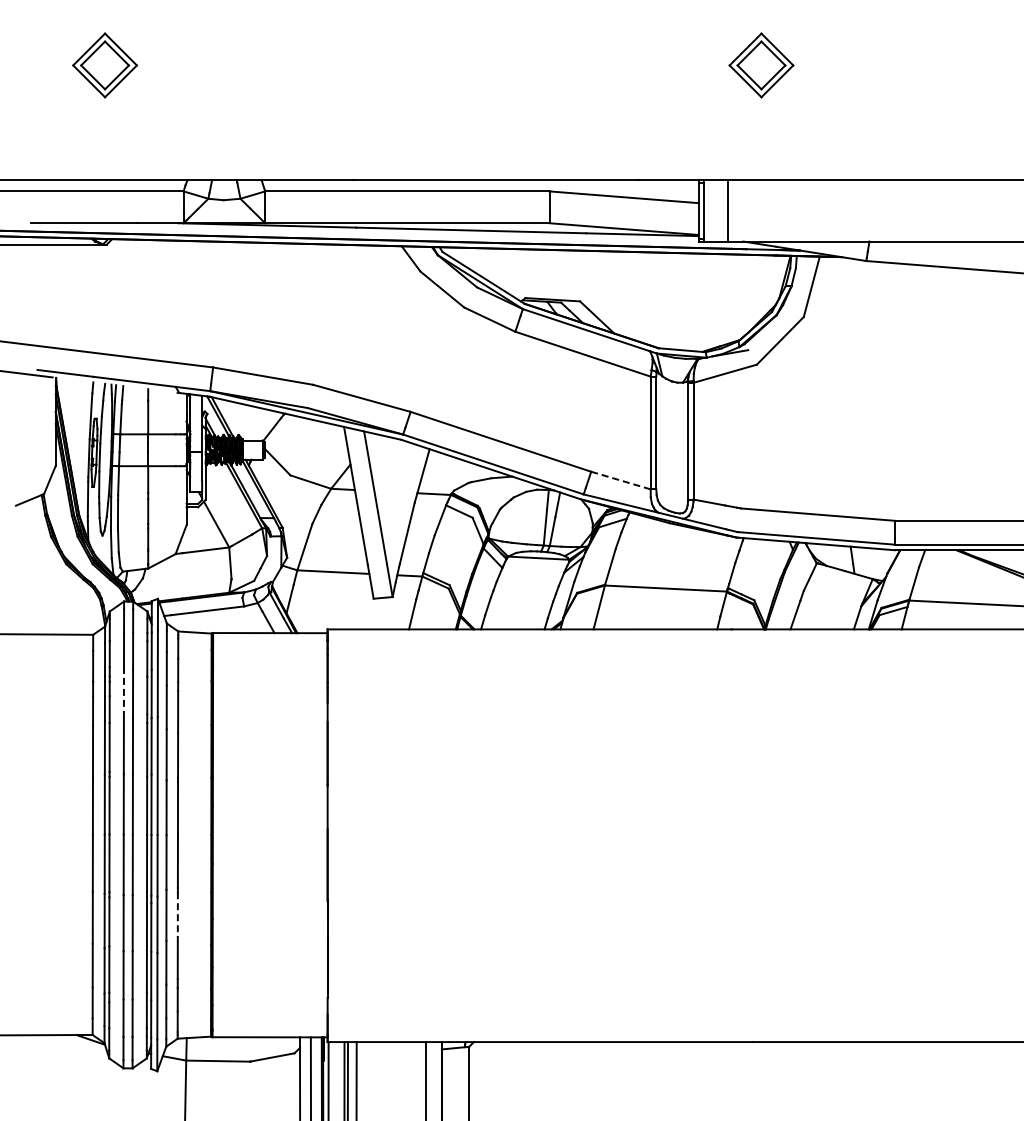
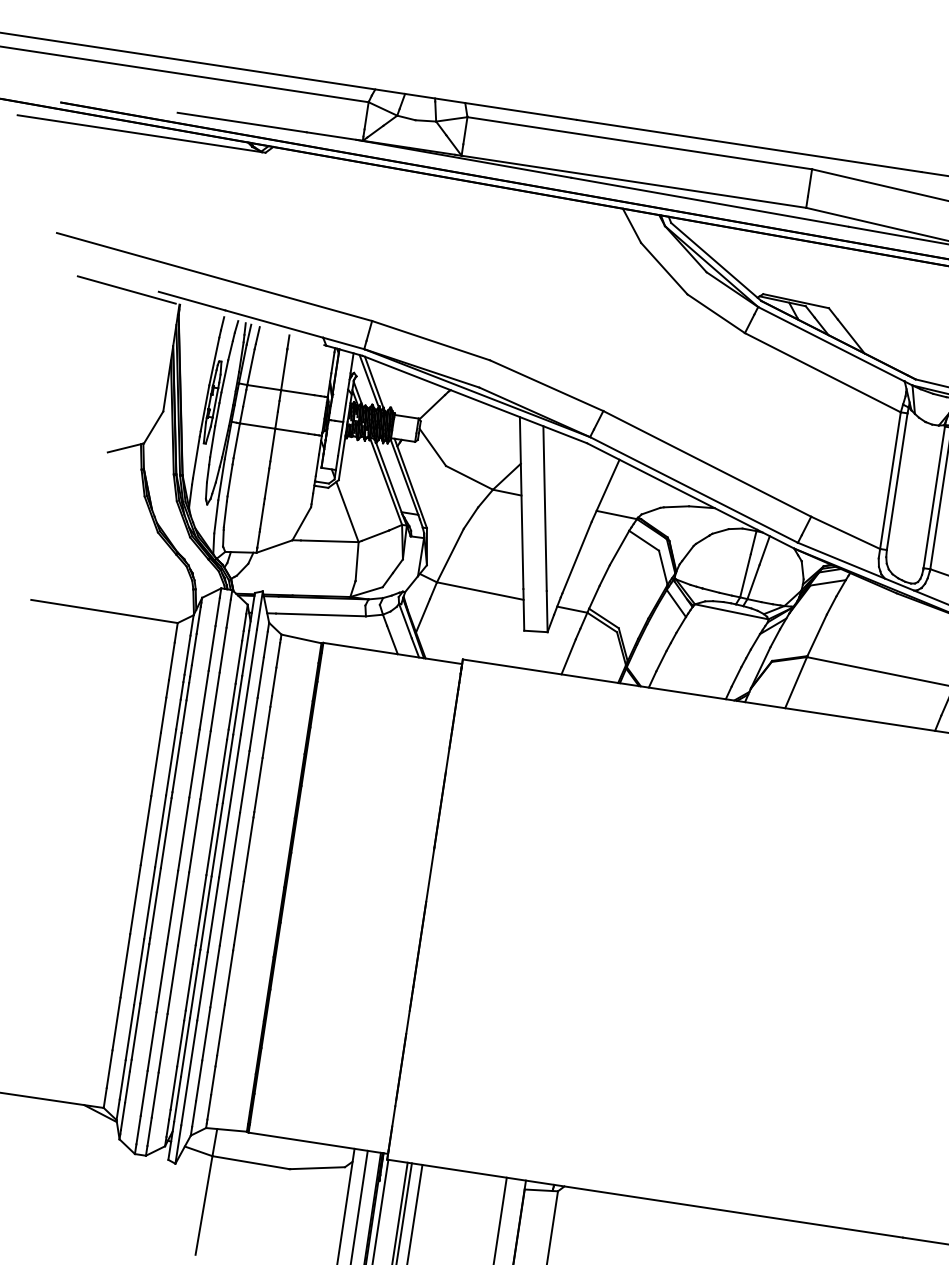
line: (621, 480) -> (846, 532), dashed -> solid
line: (123, 693) -> (203, 699), dashed -> solid
line: (177, 915) -> (228, 978), dashed -> solid

